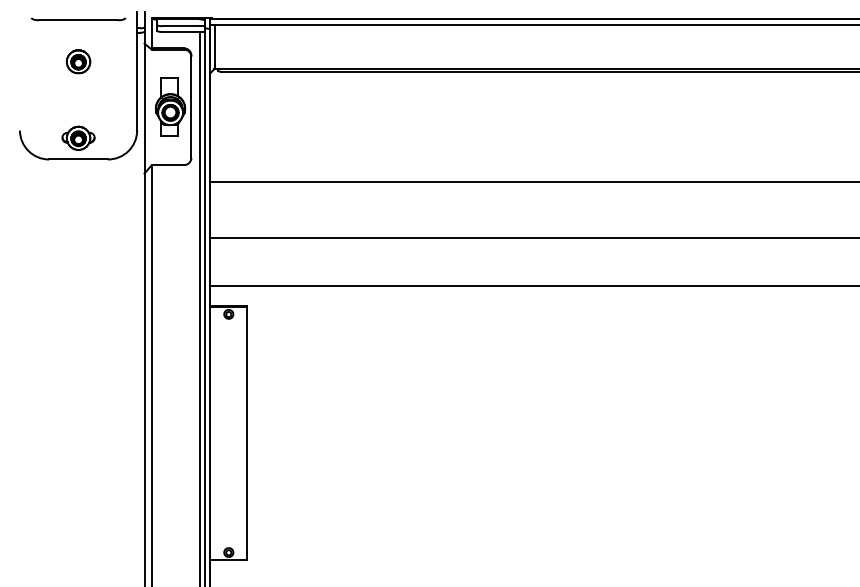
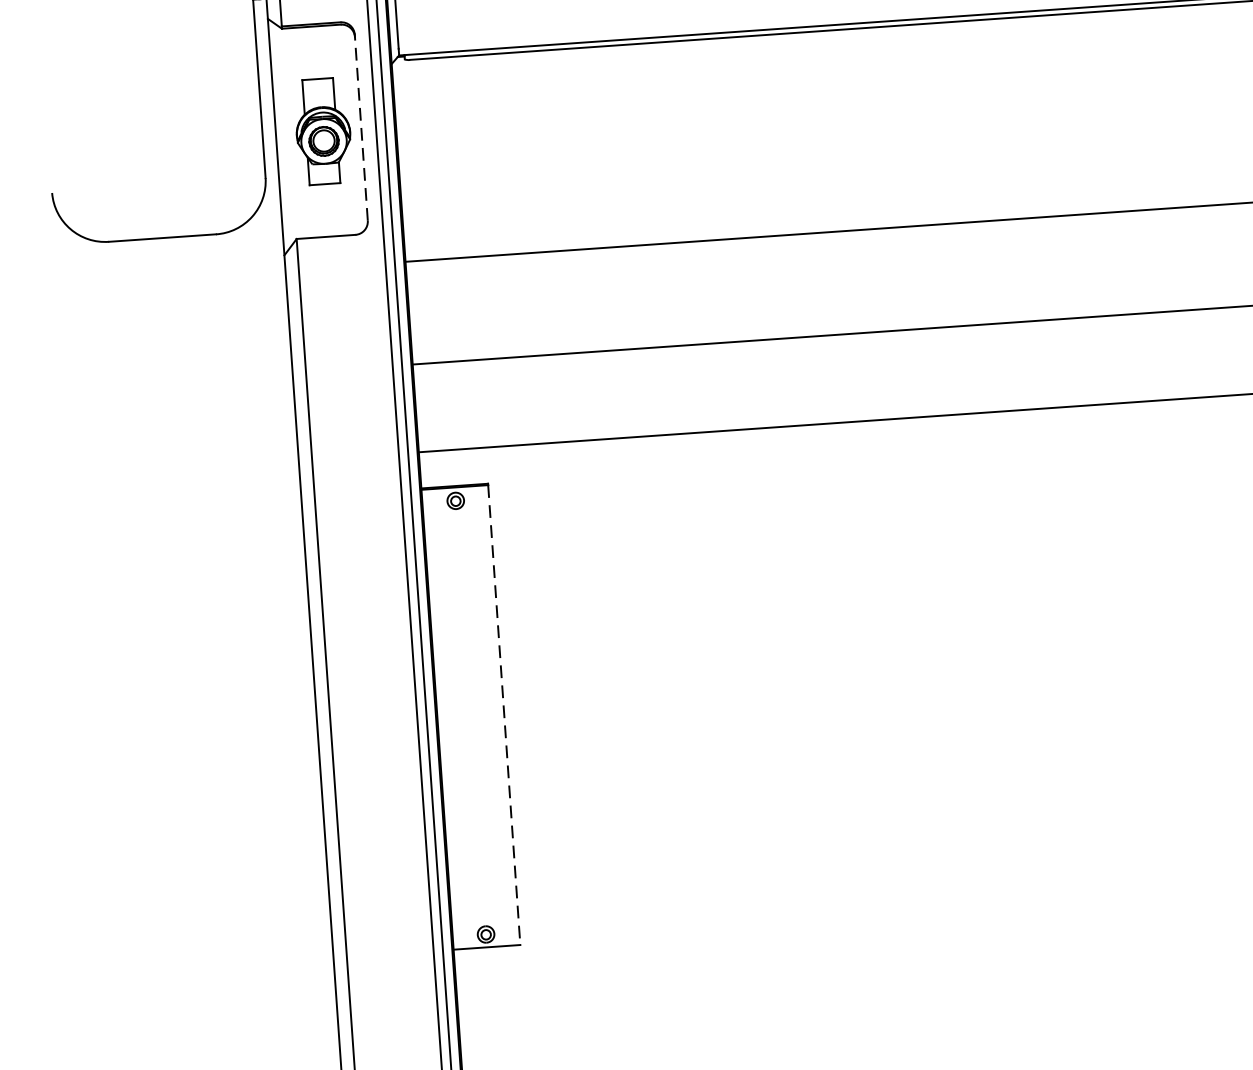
part: (78, 61) -> (149, 59), removed
line: (191, 107) -> (361, 129), solid -> dashed
part: (78, 137) -> (159, 198), removed
line: (247, 433) -> (504, 715), solid -> dashed

